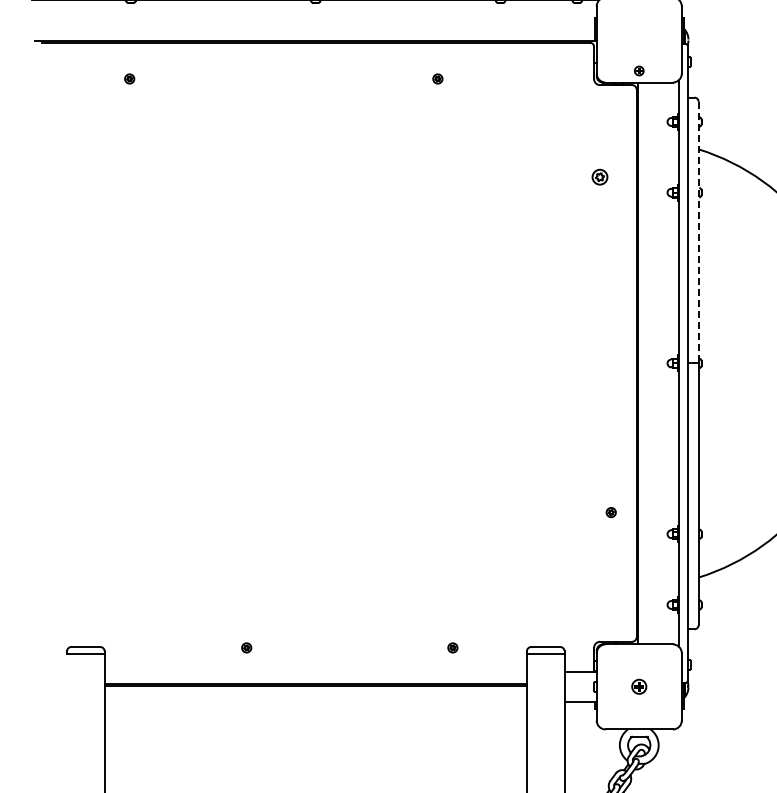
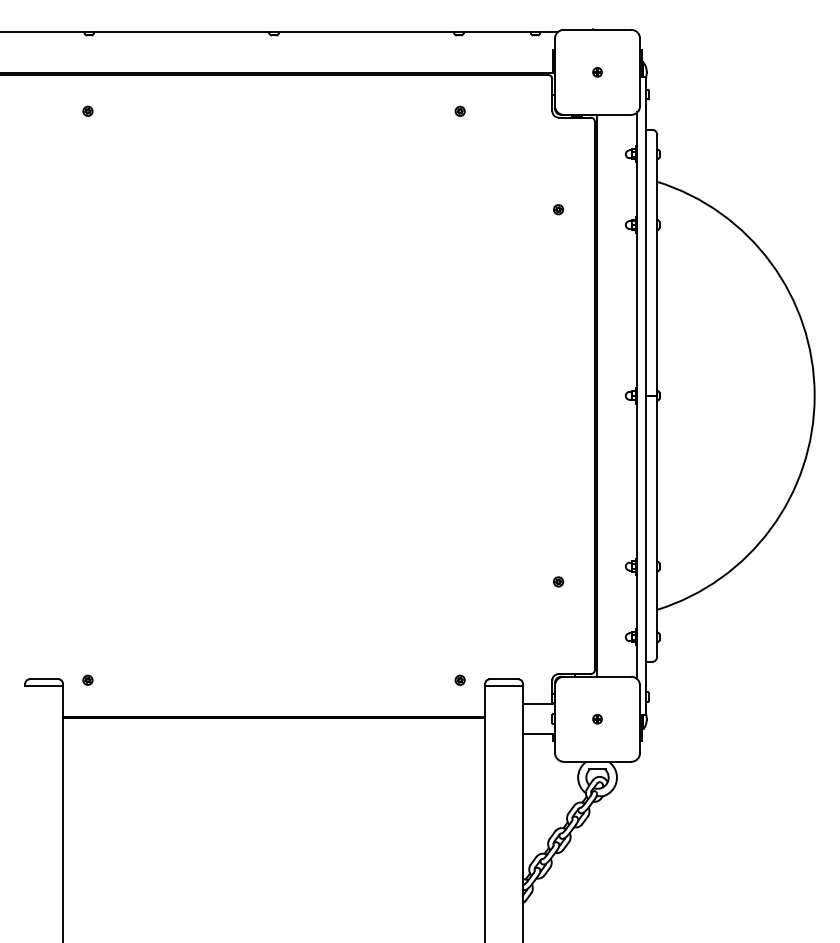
part: (639, 71) -> (597, 72), moved
part: (437, 78) -> (459, 110), moved
part: (600, 177) -> (558, 209), size x0.62
line: (698, 233) -> (656, 265), dashed -> solid
part: (611, 512) -> (558, 581), moved
part: (246, 647) -> (87, 679), moved
part: (452, 647) -> (459, 679), moved
part: (639, 687) -> (597, 719), size x0.62

